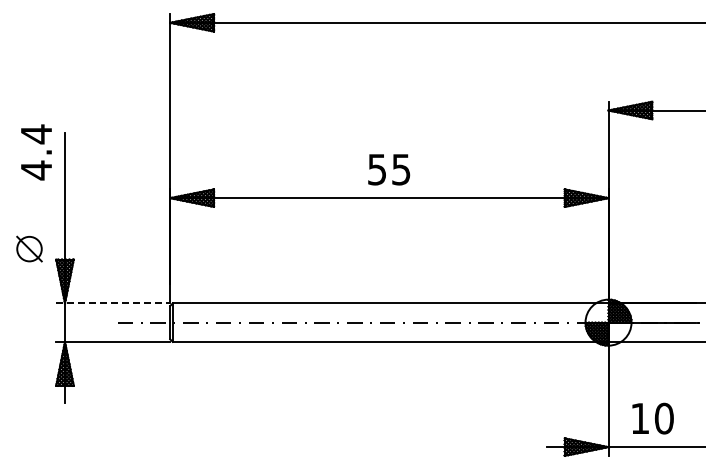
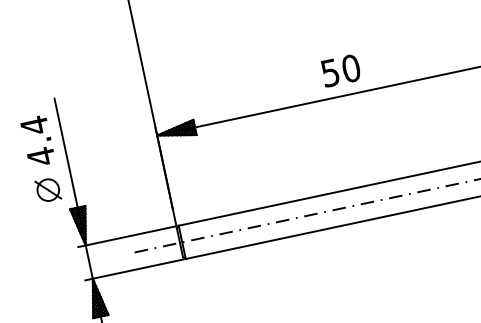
text: (36, 152) -> (37, 141), moved
text: (400, 169) -> (350, 68), 55 -> 50
part: (29, 248) -> (48, 189), moved
line: (113, 303) -> (127, 236), dashed -> solid

